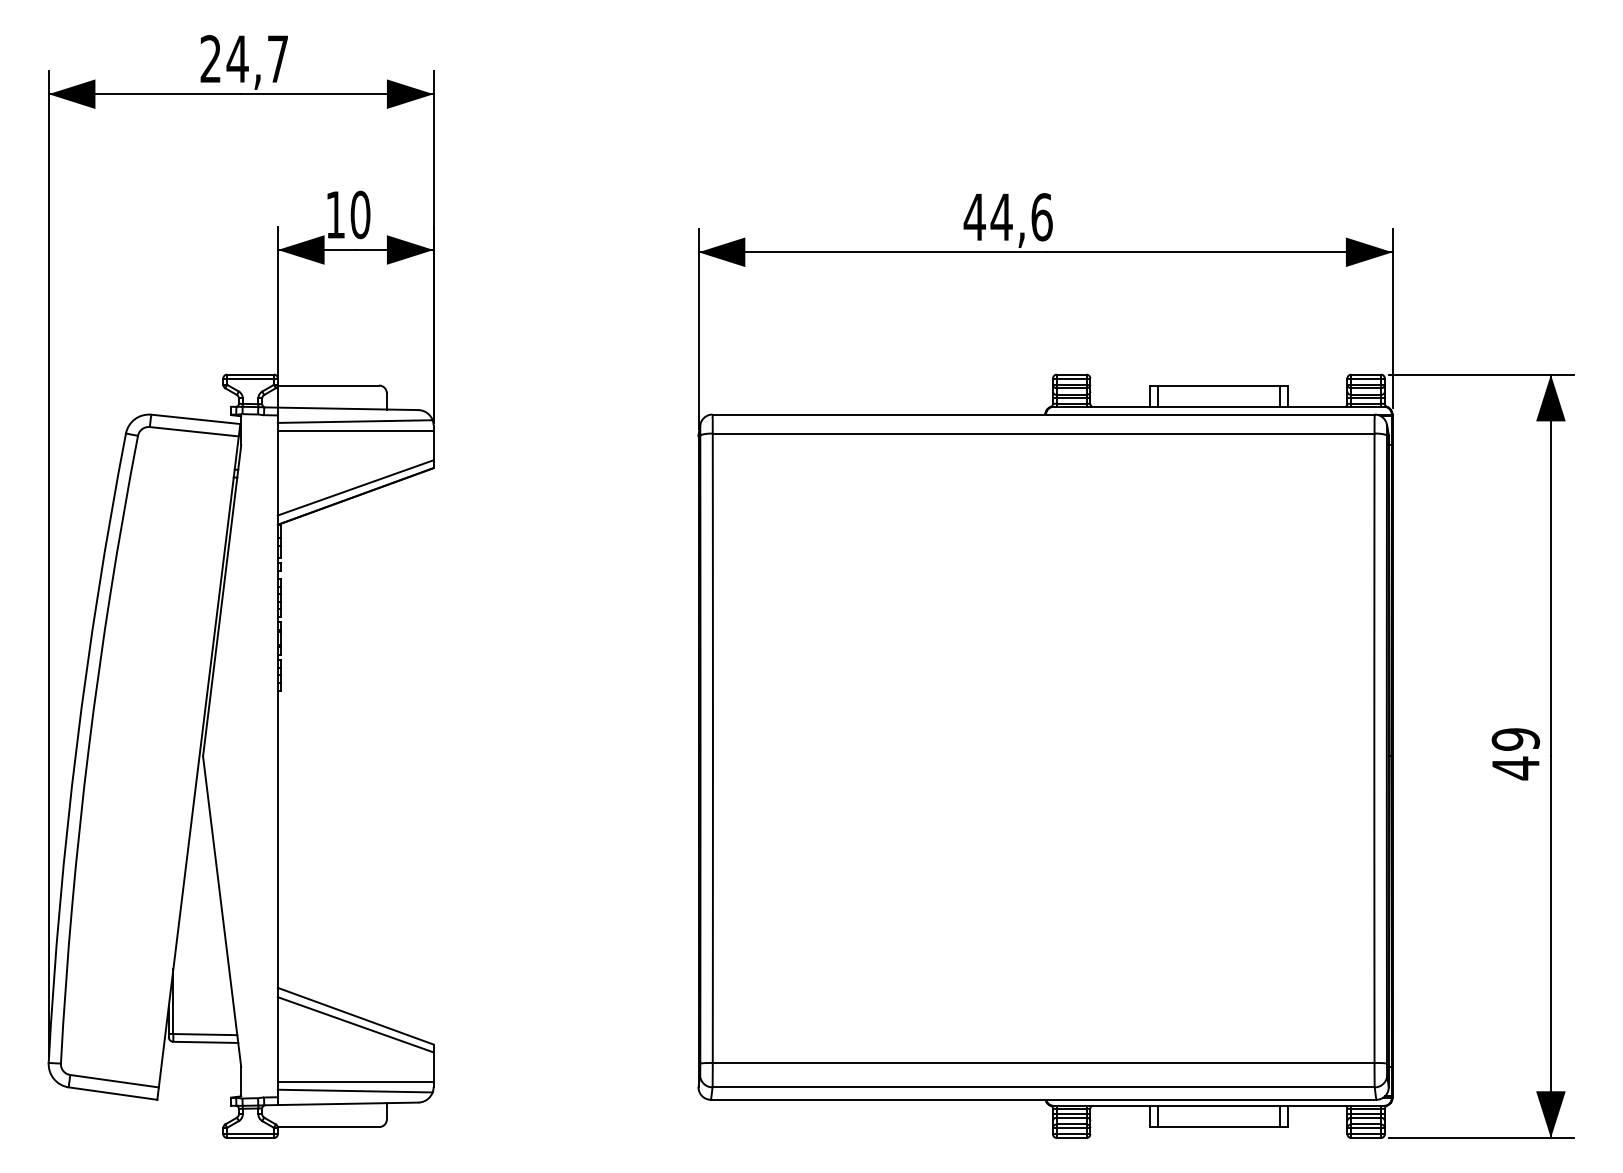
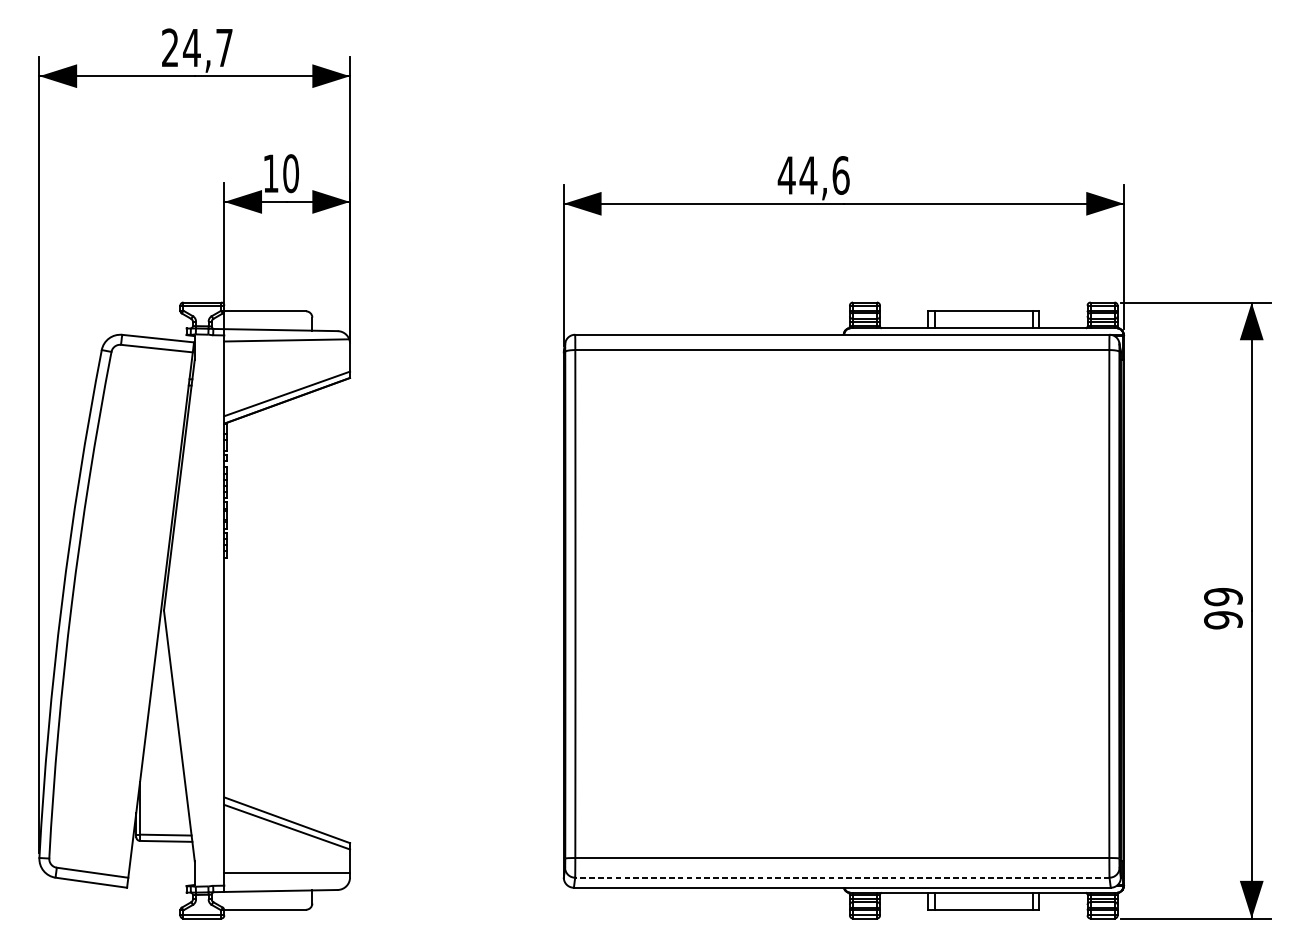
line: (355, 430) -> (287, 347), removed
text: (1515, 768) -> (1223, 620), 49 -> 99
line: (1043, 1087) -> (842, 877), solid -> dashed
line: (354, 1090) -> (286, 880), removed

